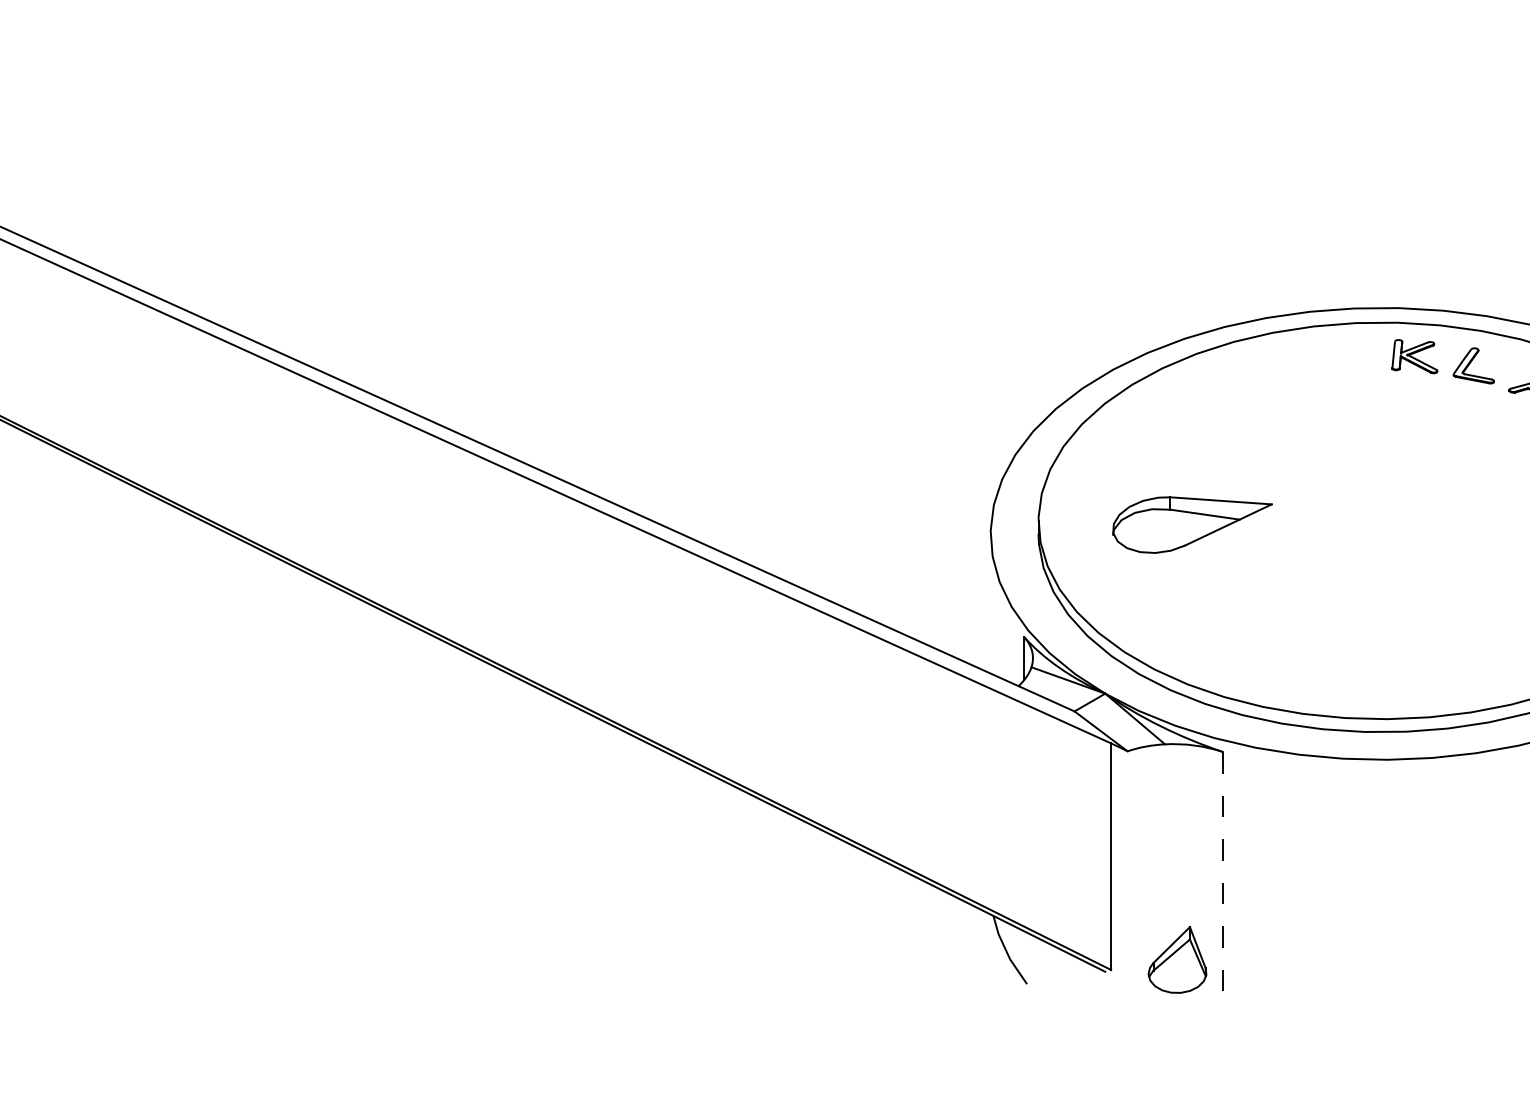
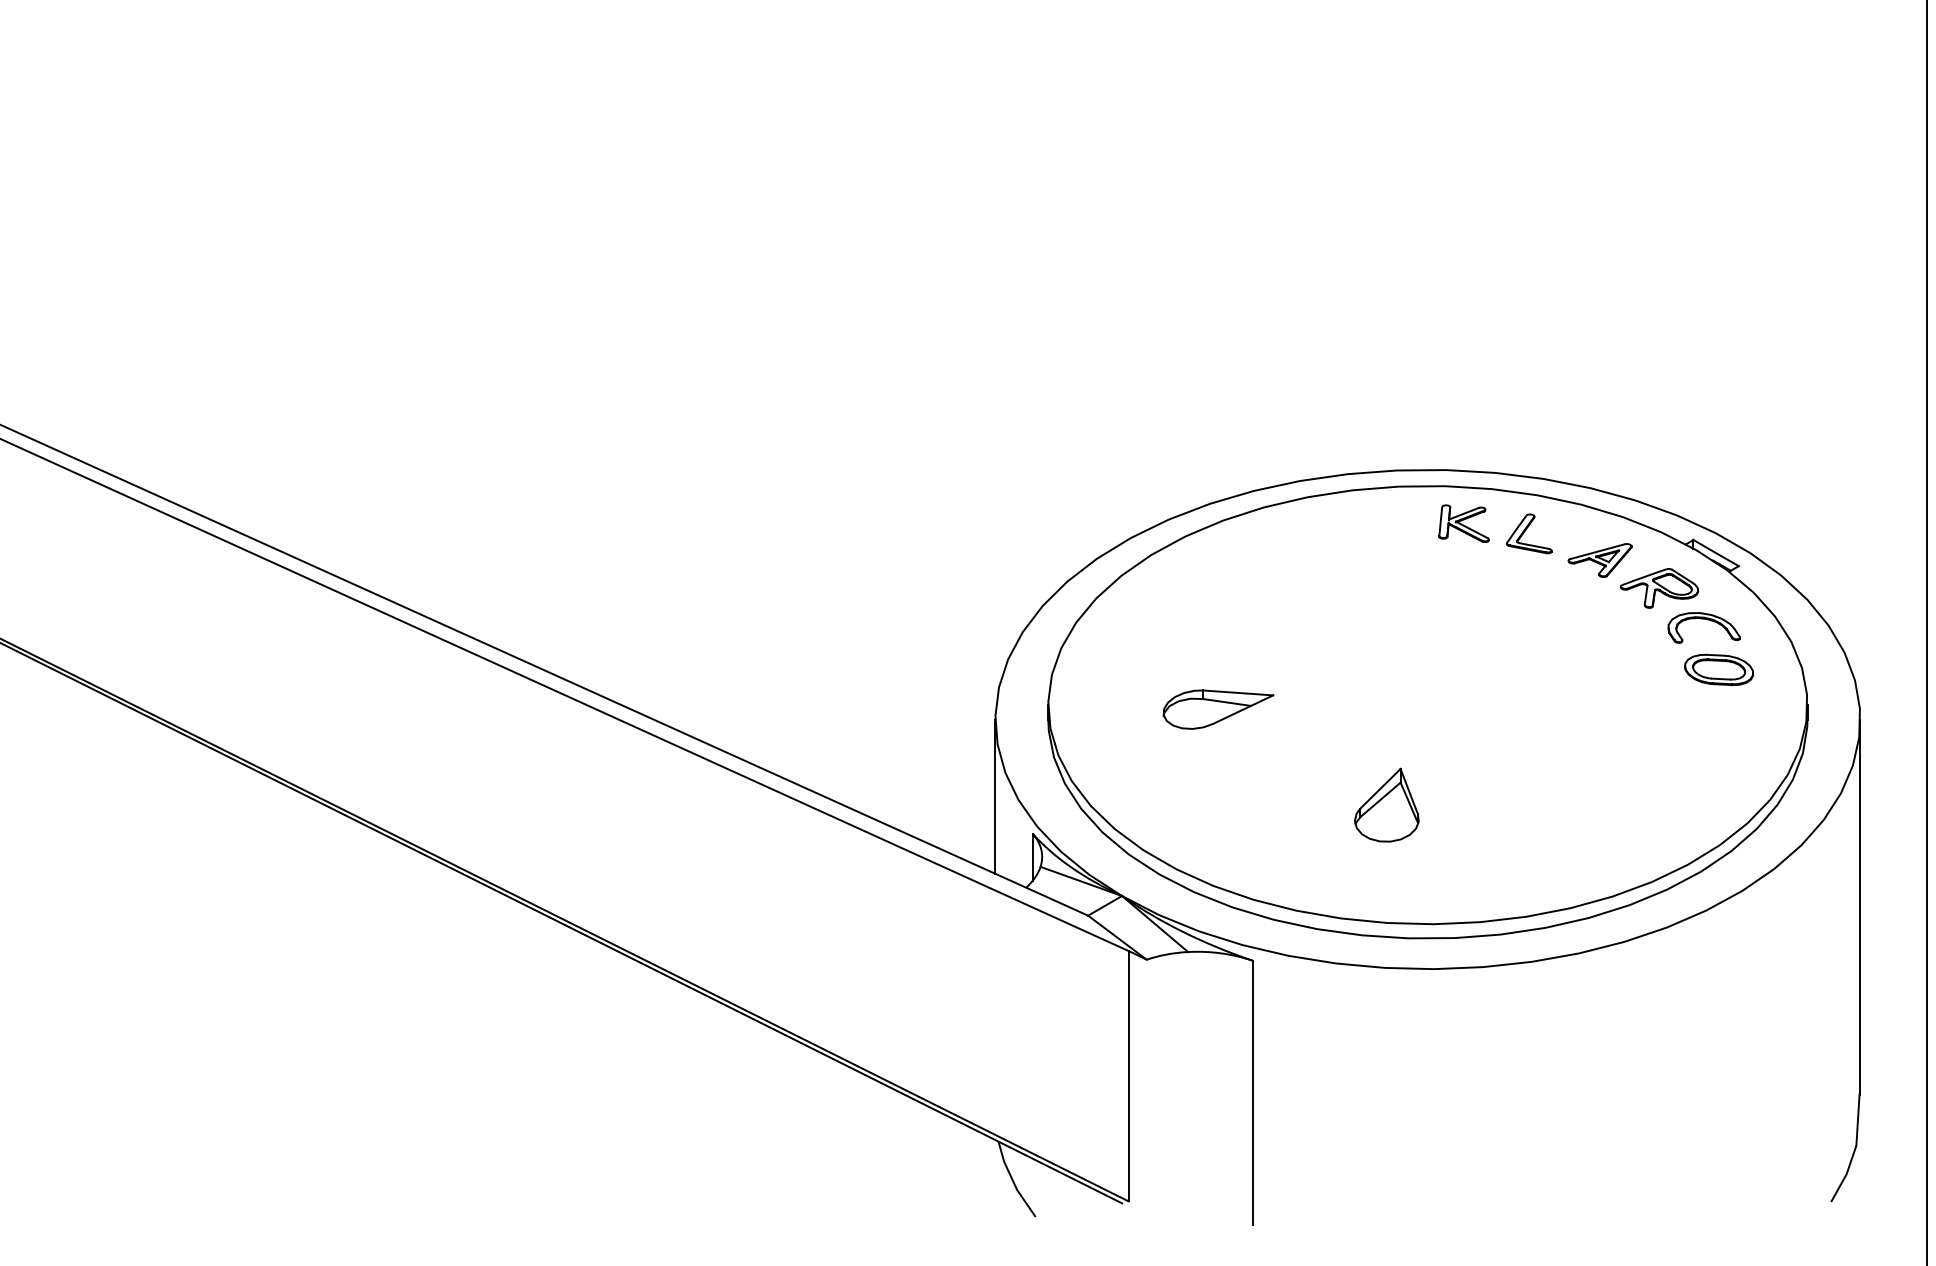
part: (1192, 524) -> (1218, 709), size x0.62
line: (990, 603) -> (995, 796), added
line: (1223, 872) -> (1252, 1093), dashed -> solid
part: (1177, 959) -> (1386, 804), moved

